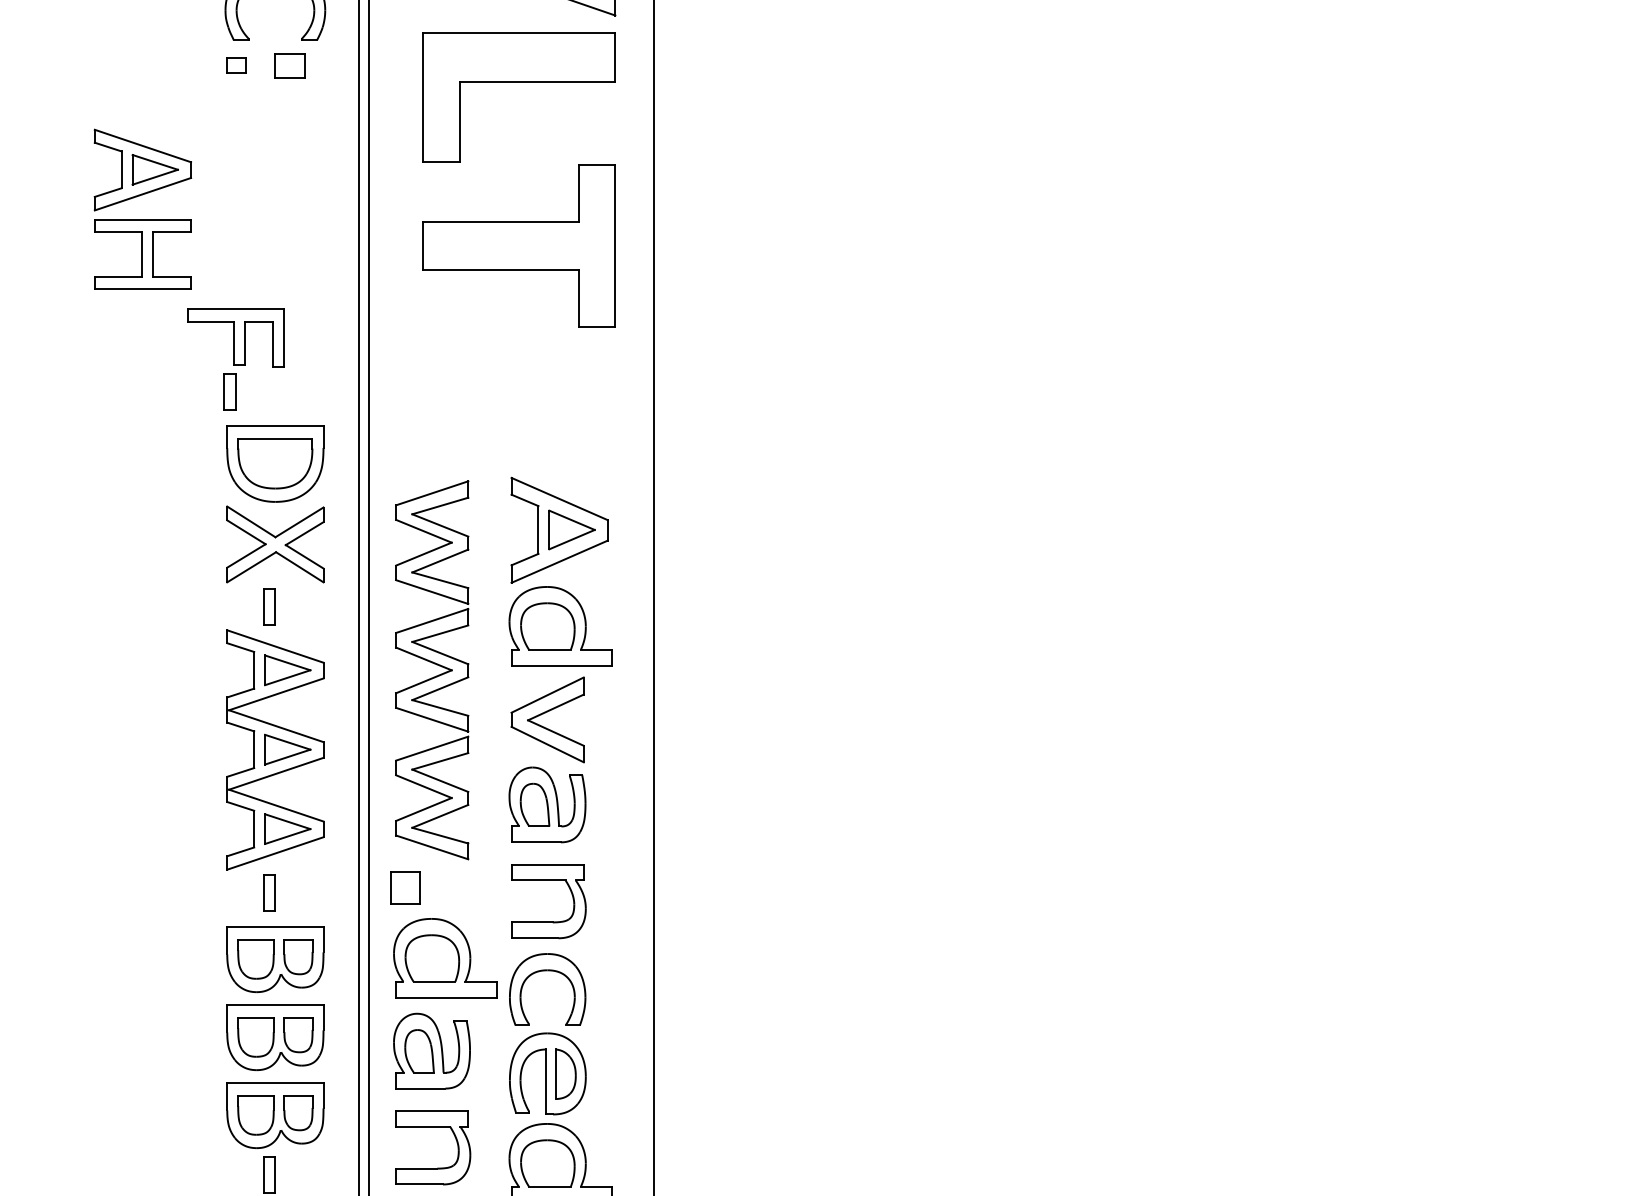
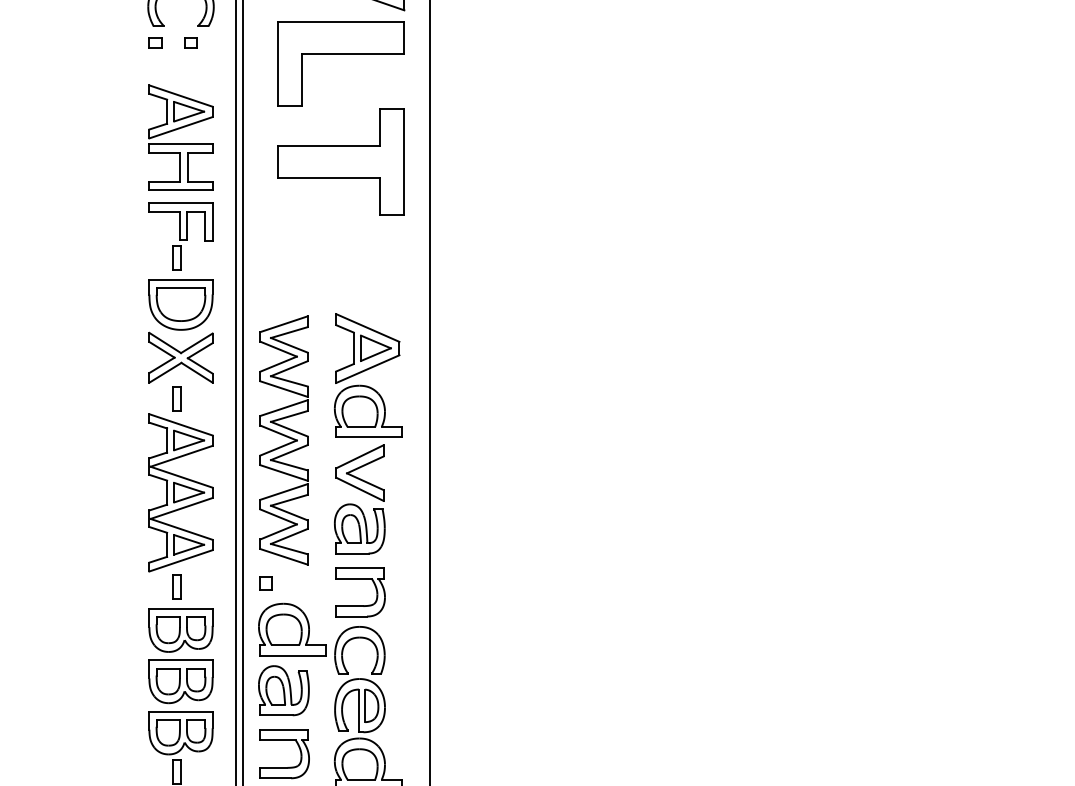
part: (289, 64) -> (190, 42), size x0.62
part: (142, 209) -> (180, 137), moved
part: (234, 359) -> (180, 236), moved
part: (403, 887) -> (265, 583), size x0.62

